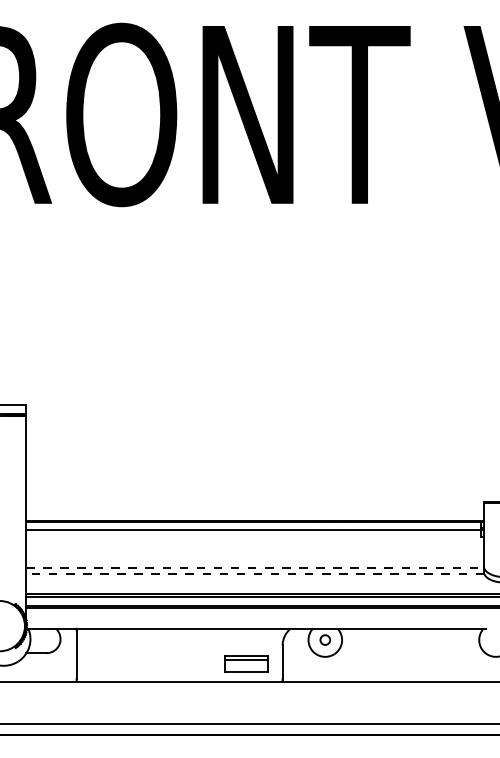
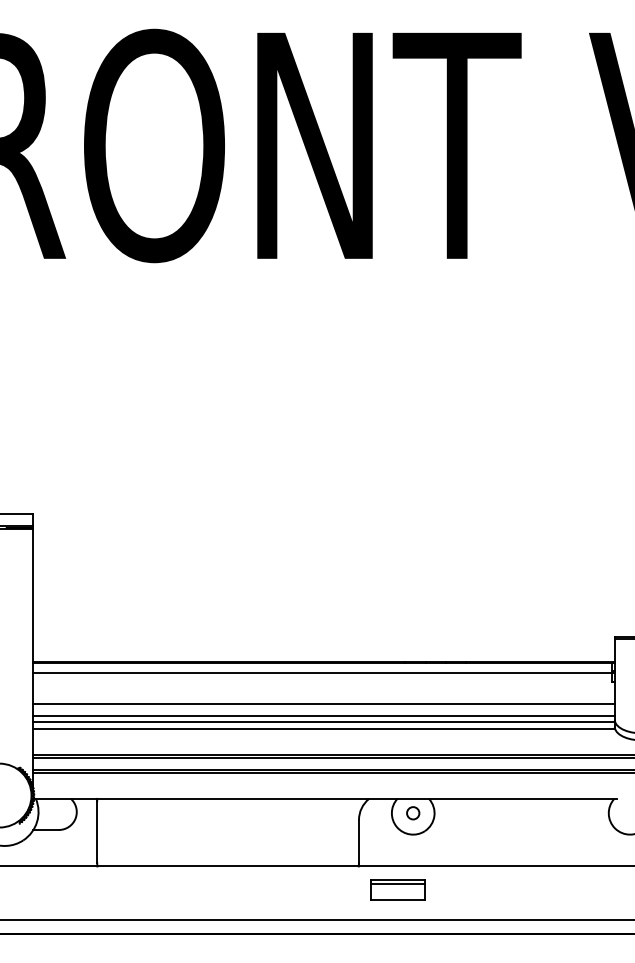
line: (254, 553) -> (323, 703), added
line: (254, 563) -> (323, 716), added
line: (254, 568) -> (323, 722), dashed -> solid
line: (254, 573) -> (323, 728), dashed -> solid
part: (246, 663) -> (397, 889), moved

